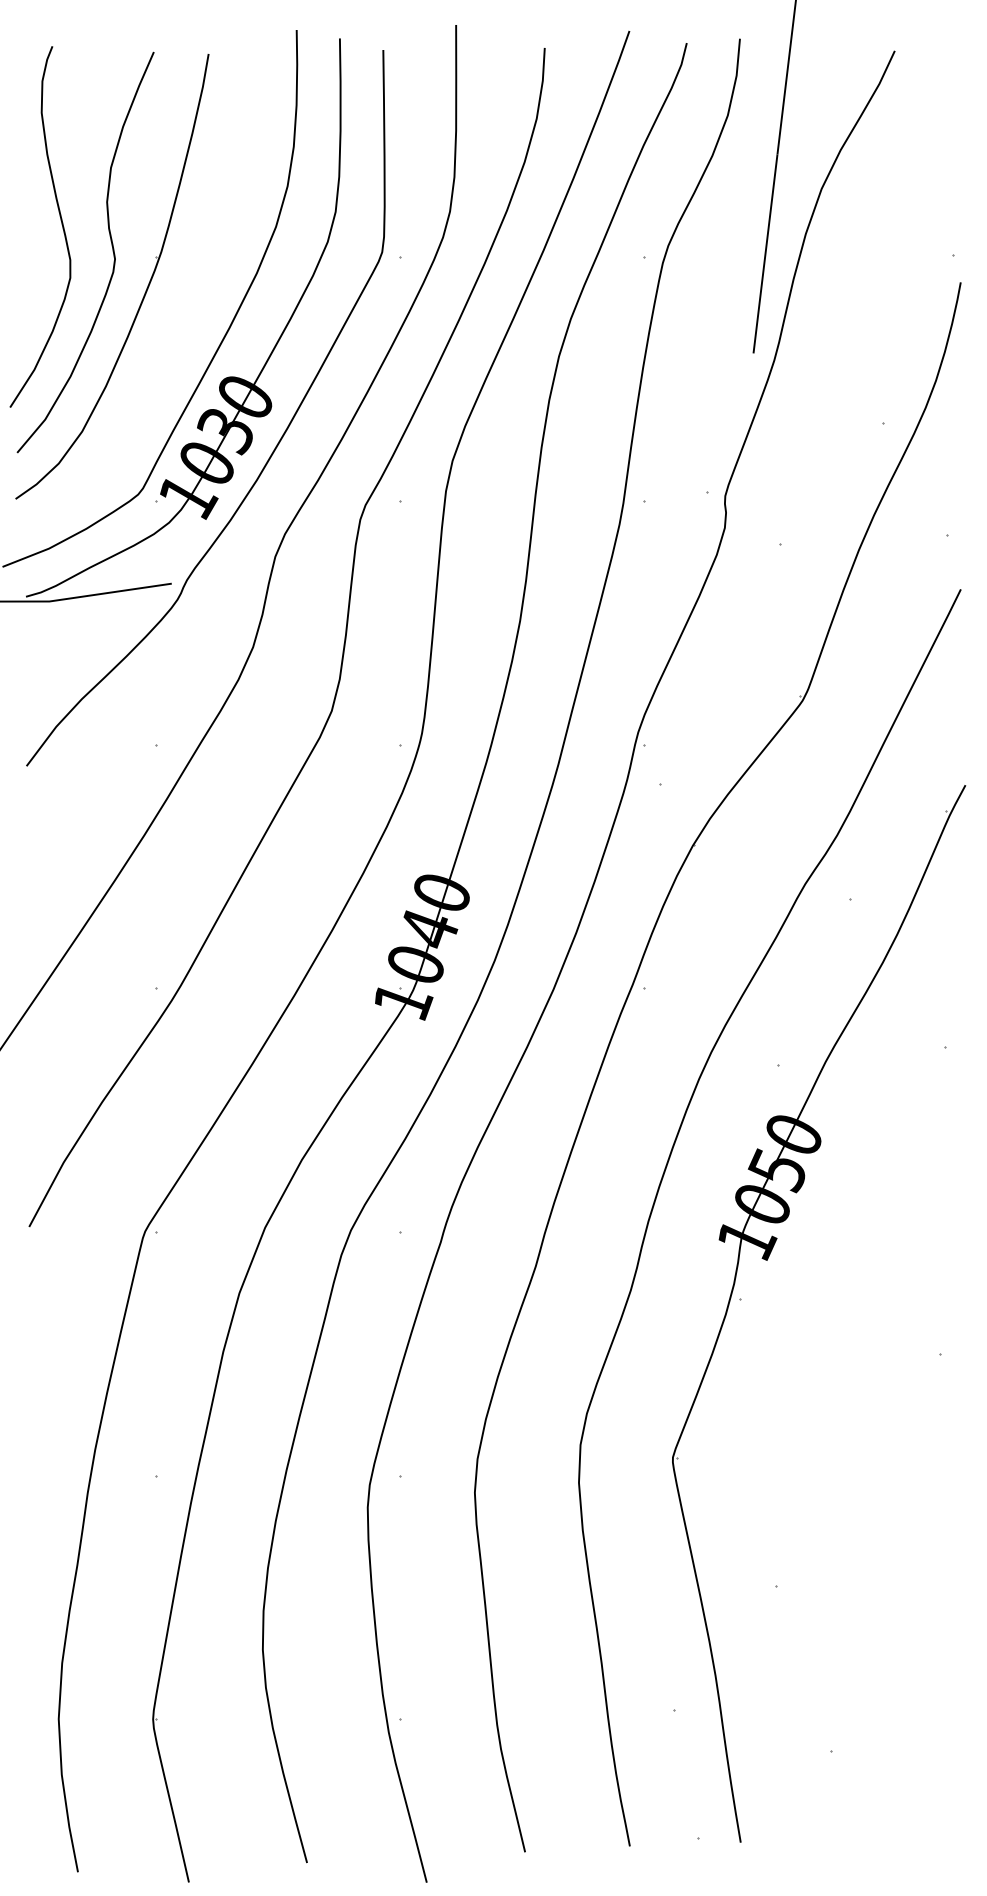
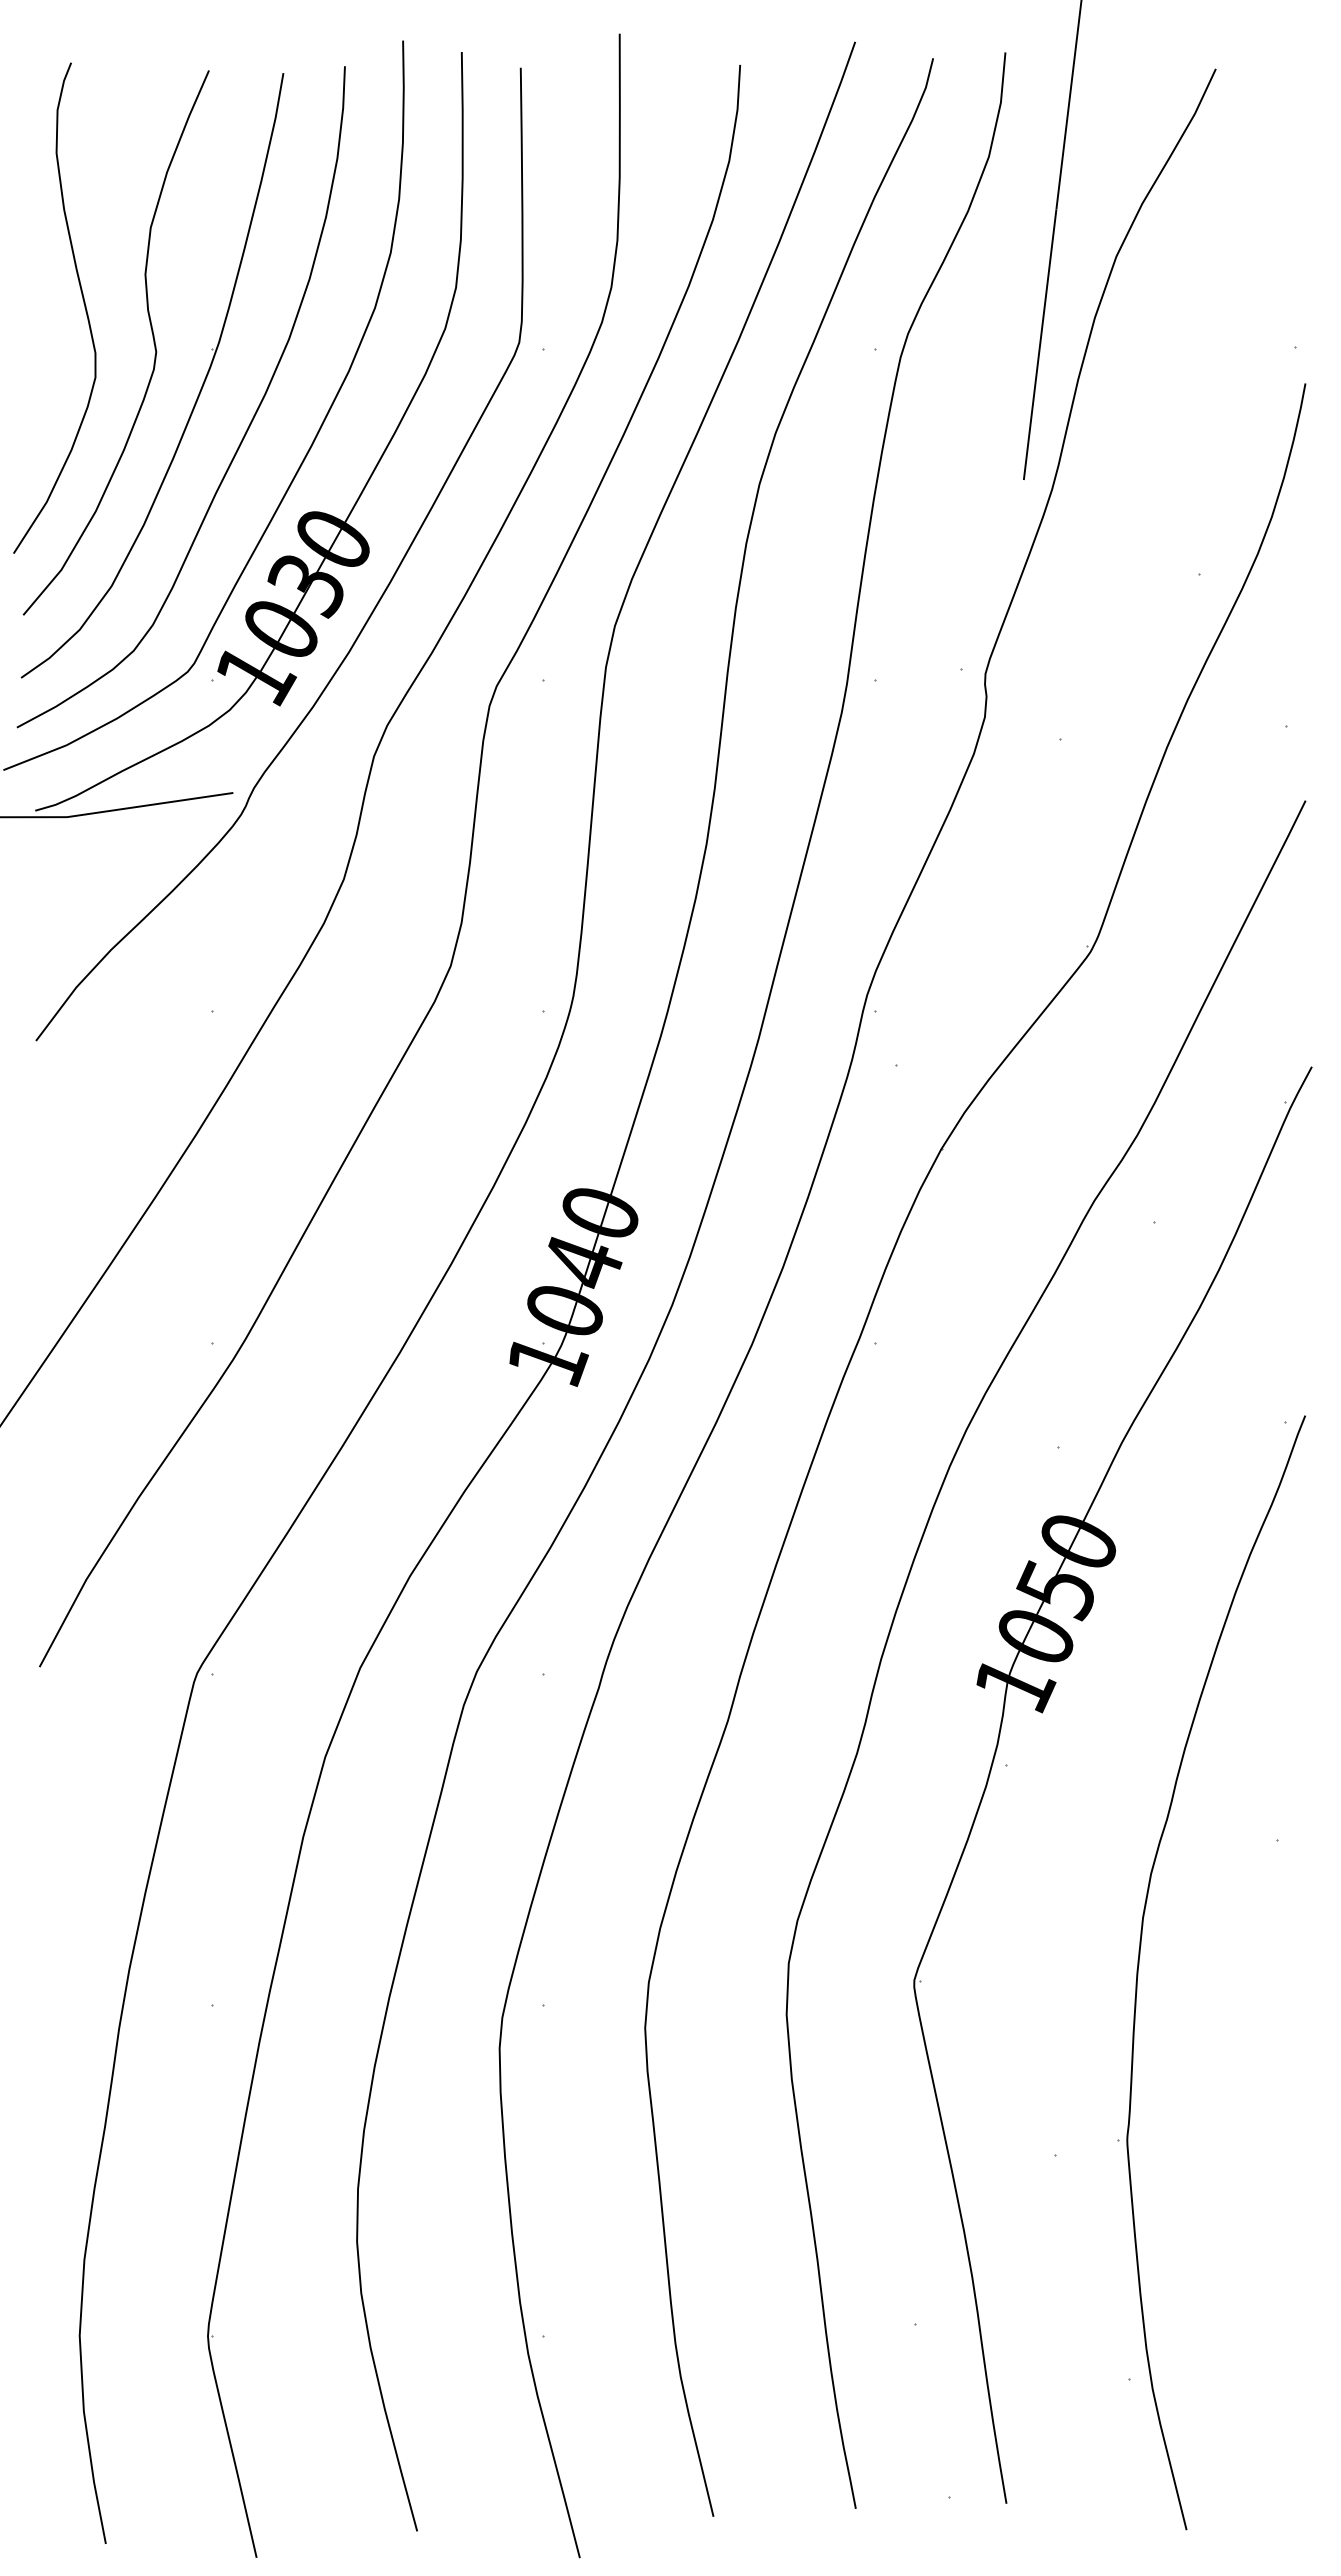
curve: (181, 316) -> (246, 429), added
part: (838, 1446) -> (1139, 1965), added

